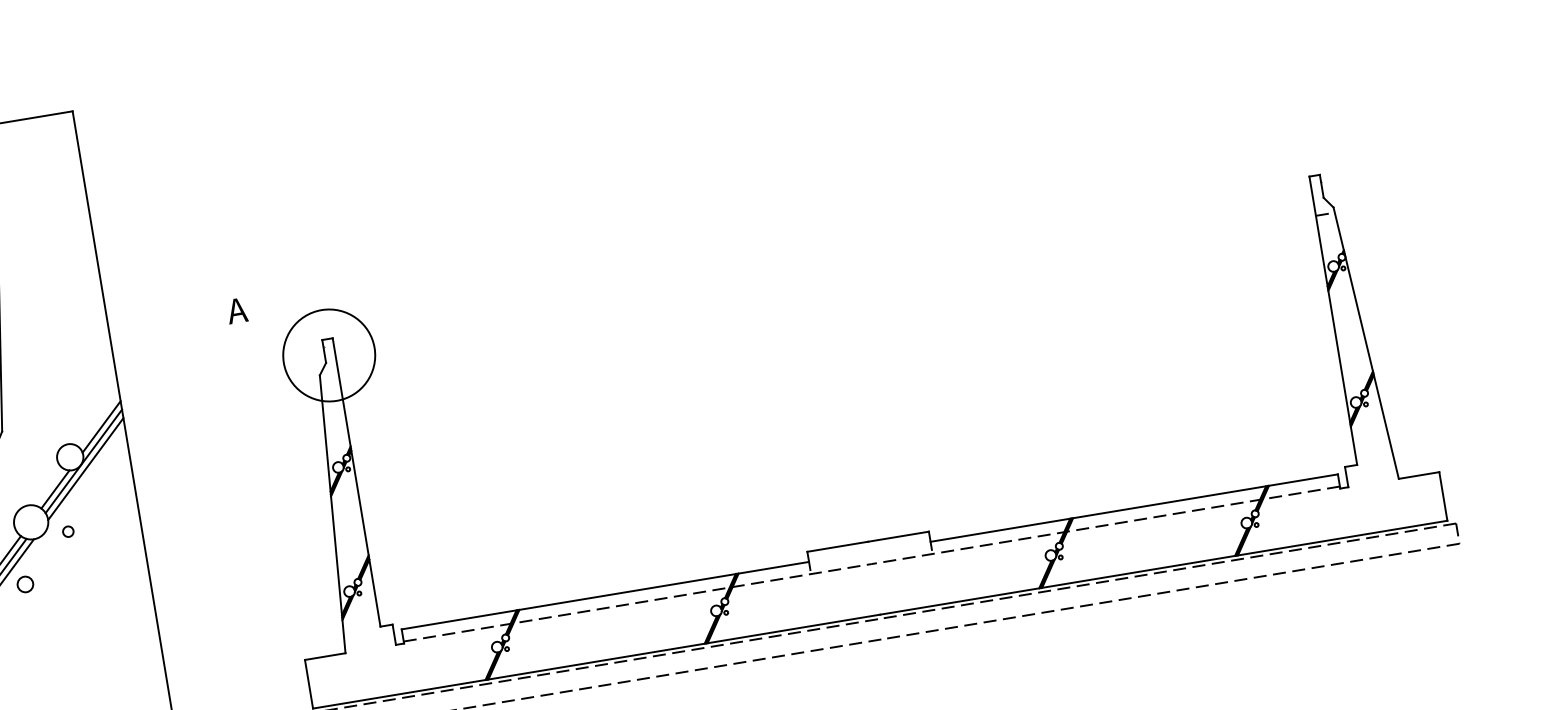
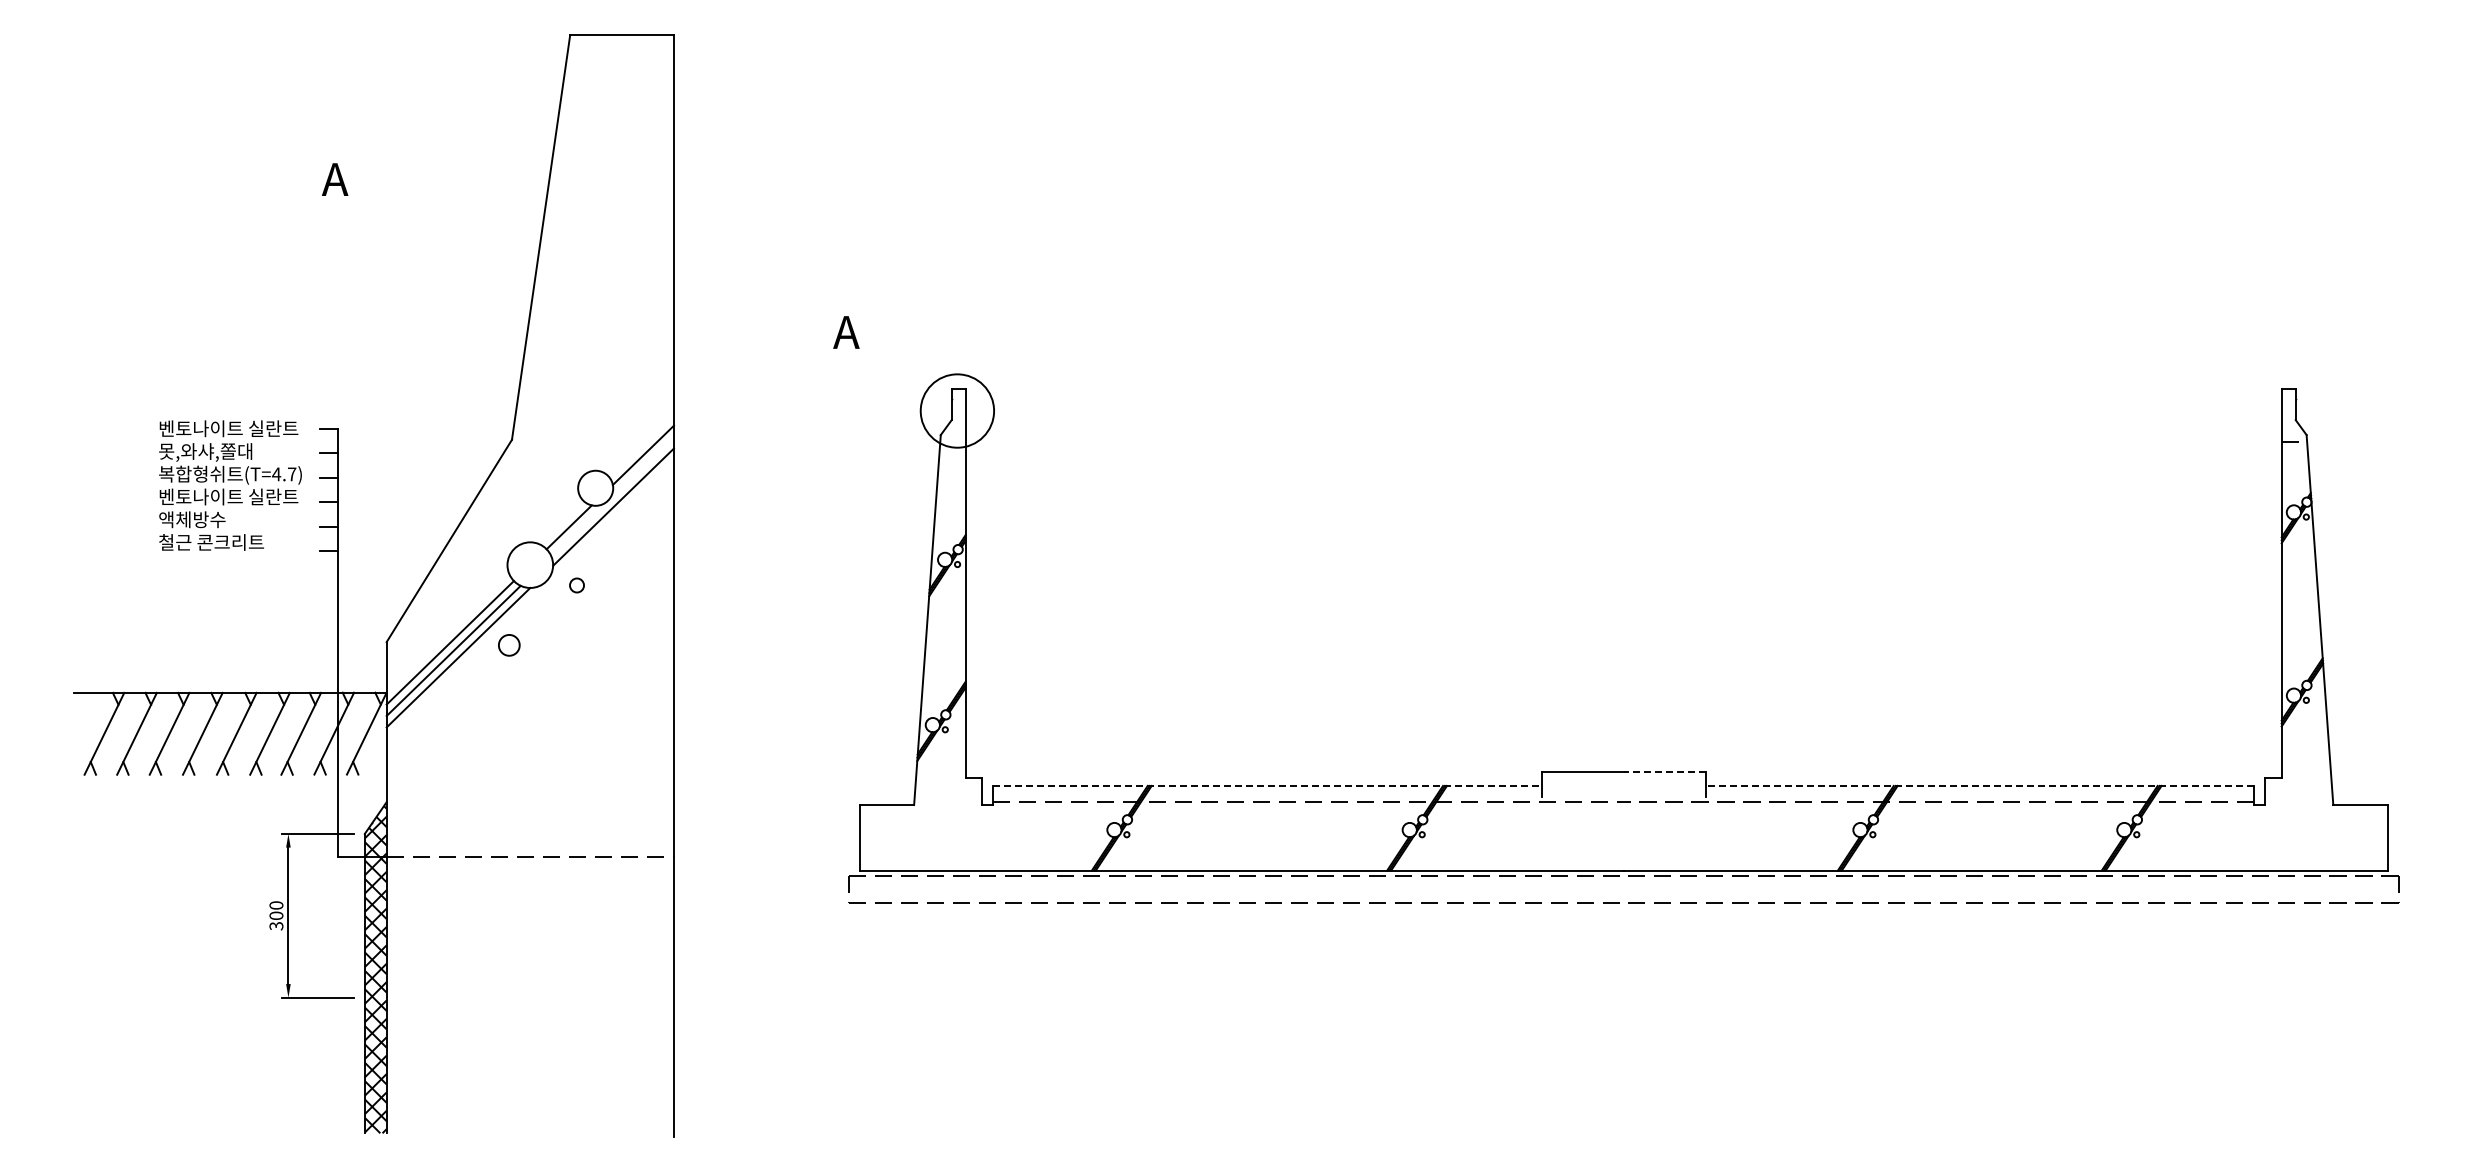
circle: (329, 355) -> (957, 410), size x0.6
line: (83, 461) -> (612, 496), removed
line: (1133, 507) -> (1979, 785), solid -> dashed
line: (898, 536) -> (1664, 772), solid -> dashed
line: (605, 595) -> (1267, 785), solid -> dashed

